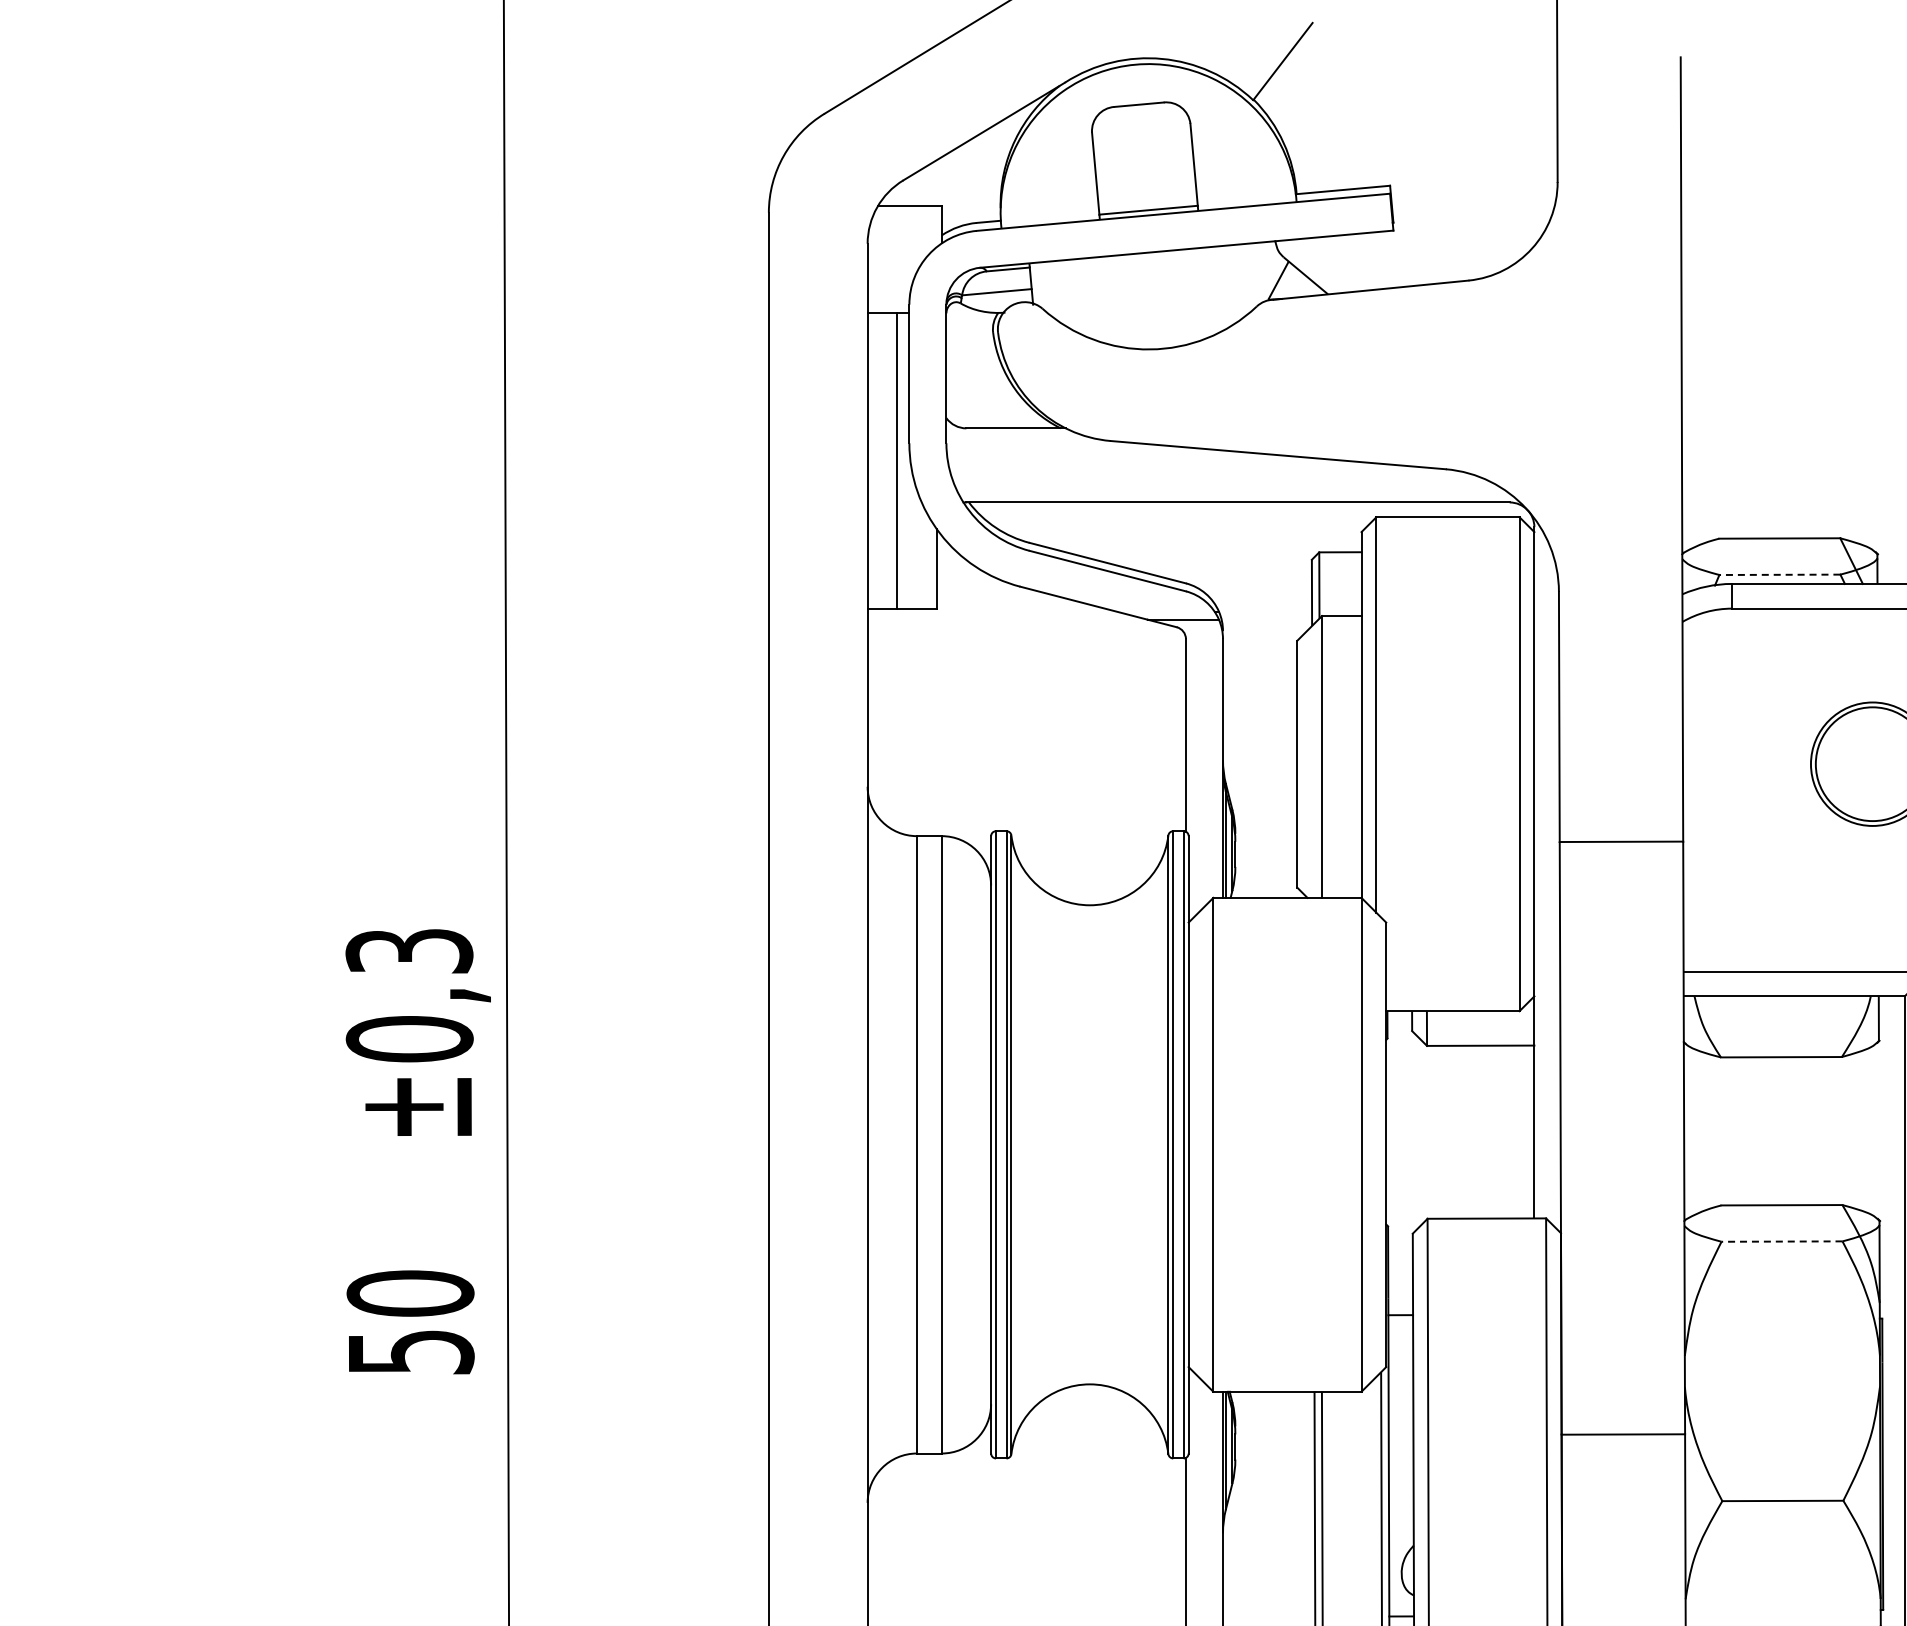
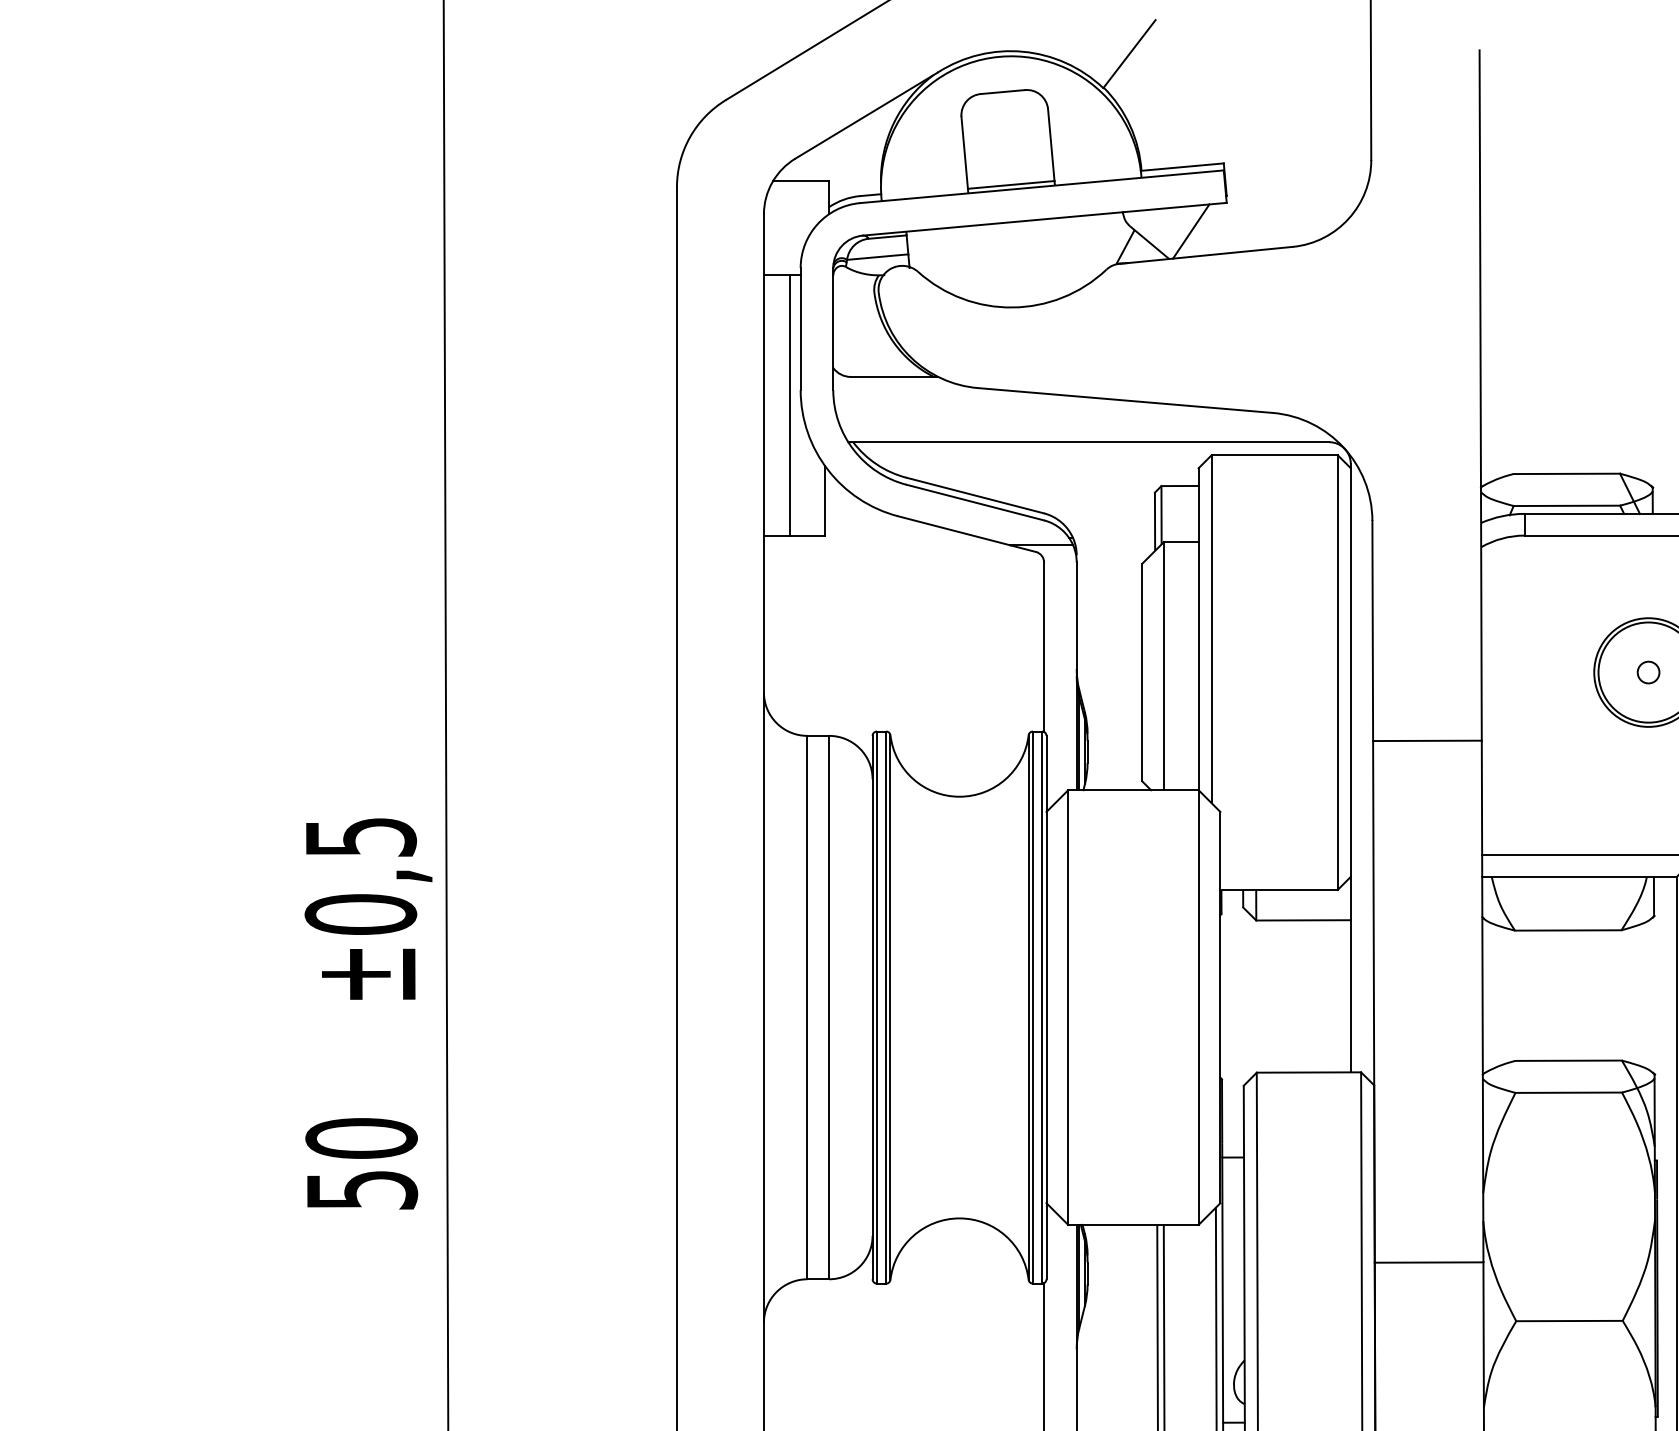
line: (1352, 262) -> (1190, 230), added
line: (1779, 574) -> (1566, 505), dashed -> solid
circle: (1872, 764) -> (1648, 672), added
text: (409, 951) -> (360, 837), ±0,3 -> ±0,5
line: (1781, 1241) -> (1568, 1092), dashed -> solid

